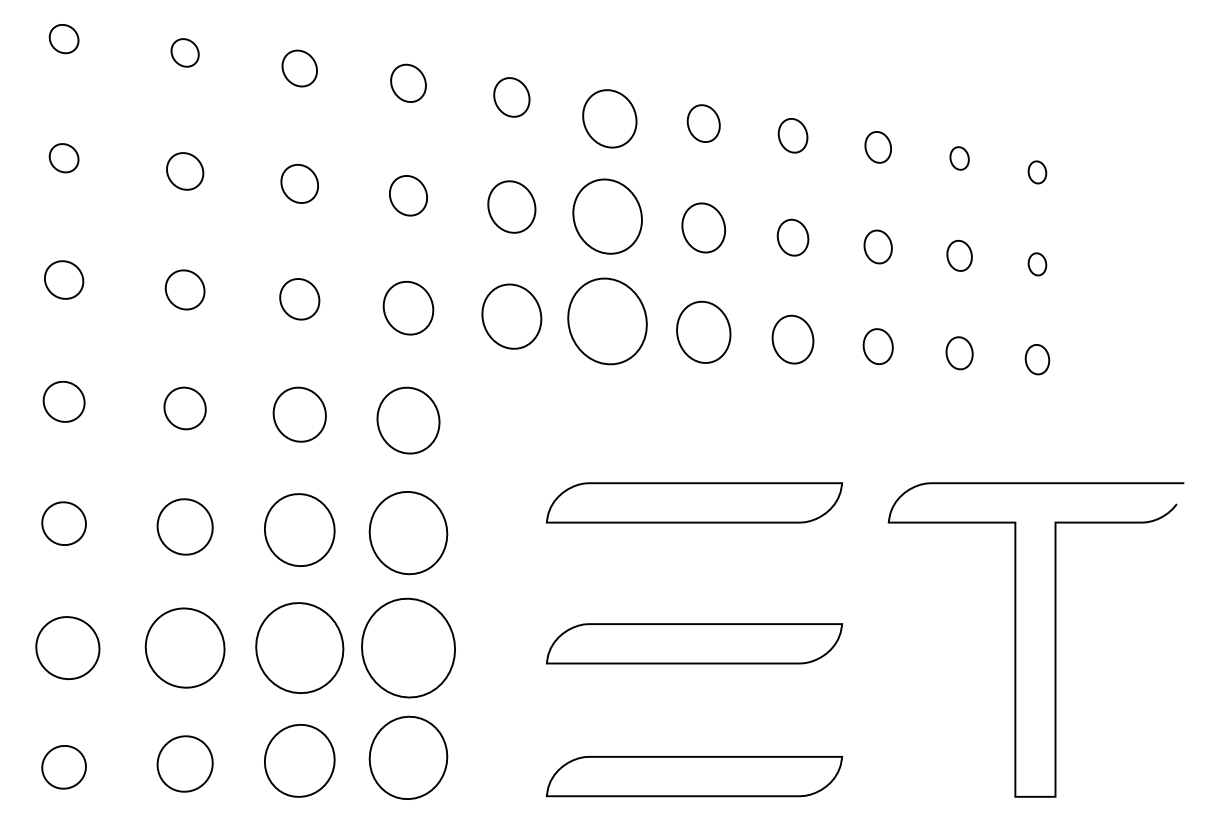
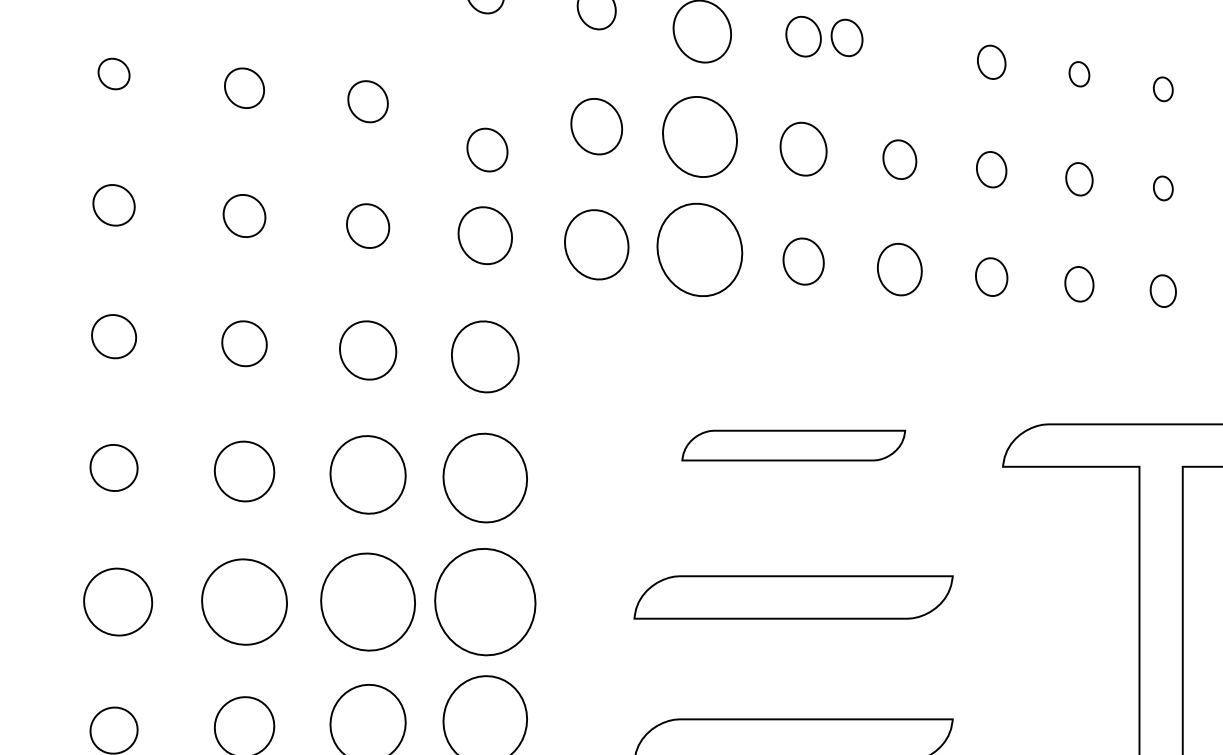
part: (792, 135) -> (846, 37), moved
part: (408, 195) -> (487, 149), moved
part: (703, 331) -> (803, 260), size x0.7
part: (694, 502) -> (793, 445), size x0.7

